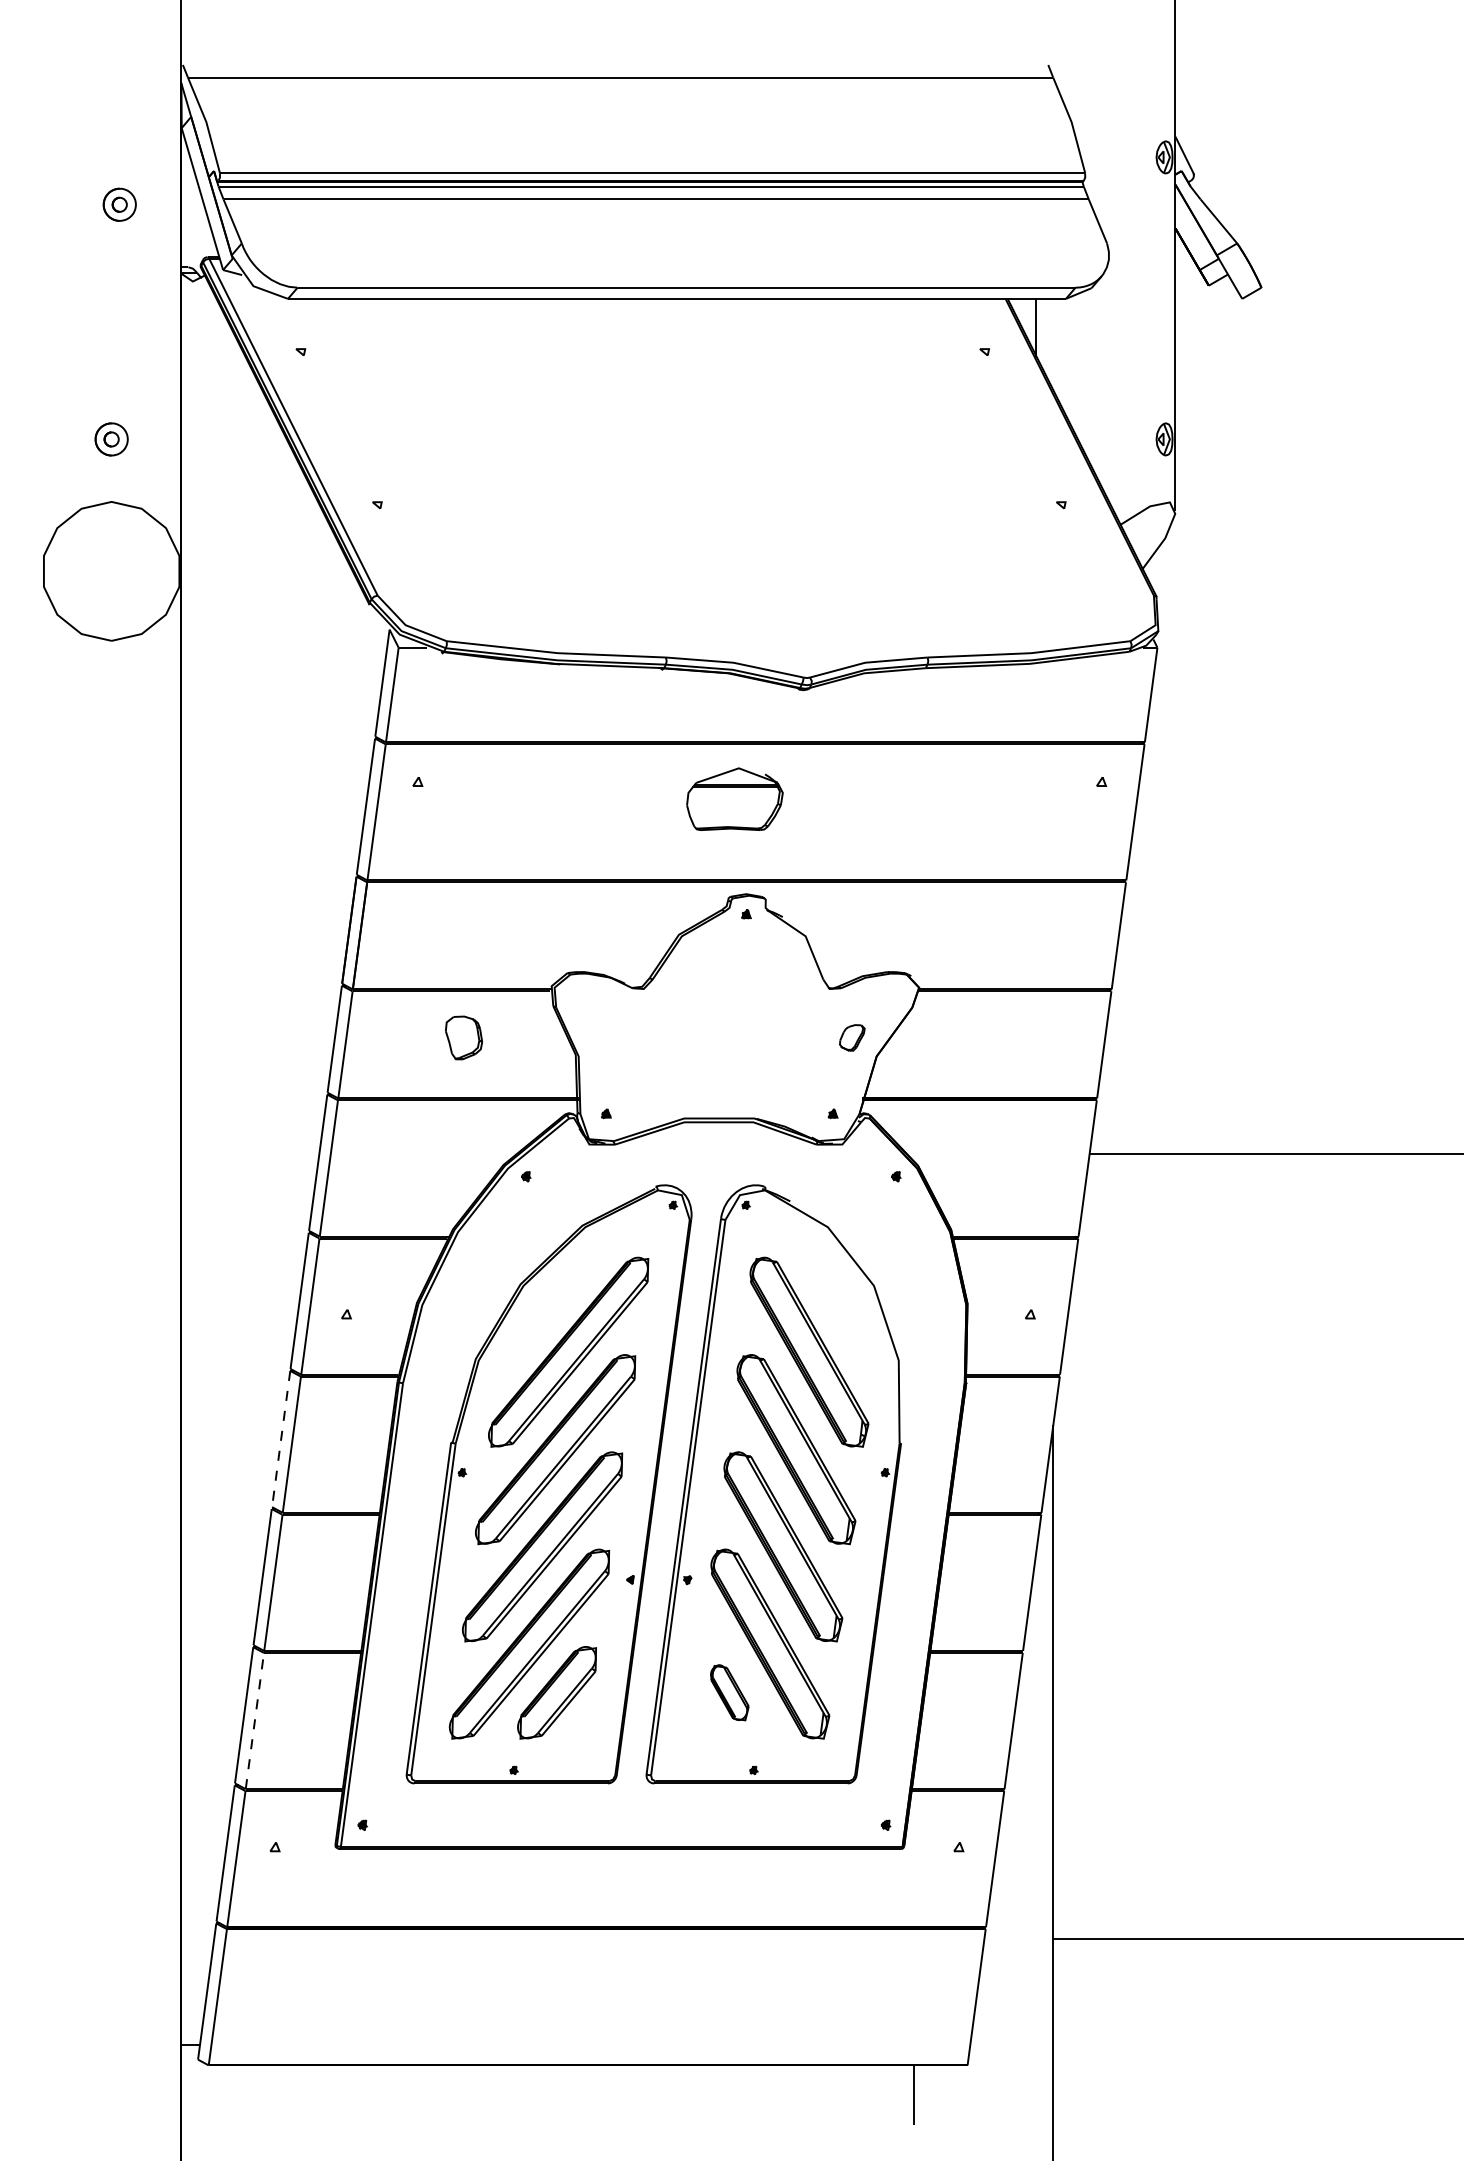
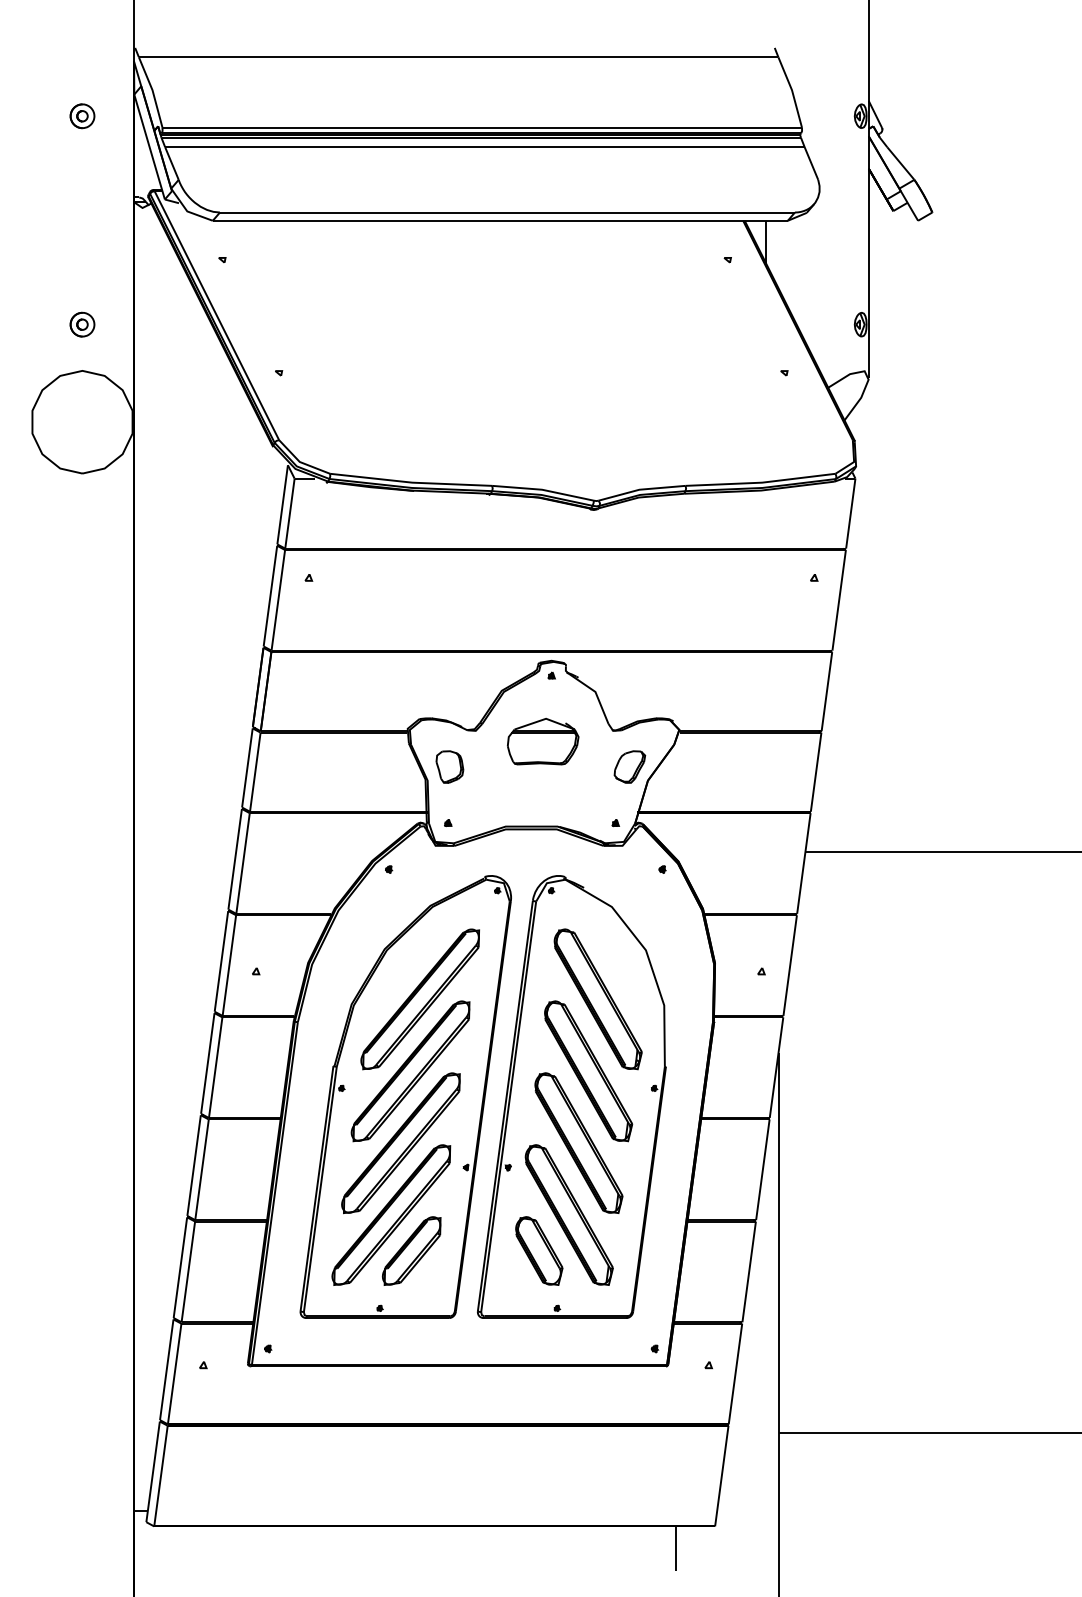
part: (119, 205) -> (82, 116), moved
part: (735, 799) -> (543, 741), moved
part: (463, 1037) -> (449, 766), moved
part: (851, 1037) -> (629, 766), size x1.67
line: (280, 1439) -> (207, 1063), dashed -> solid
part: (729, 1692) -> (539, 1250), size x1.67
line: (255, 1720) -> (188, 1271), dashed -> solid

